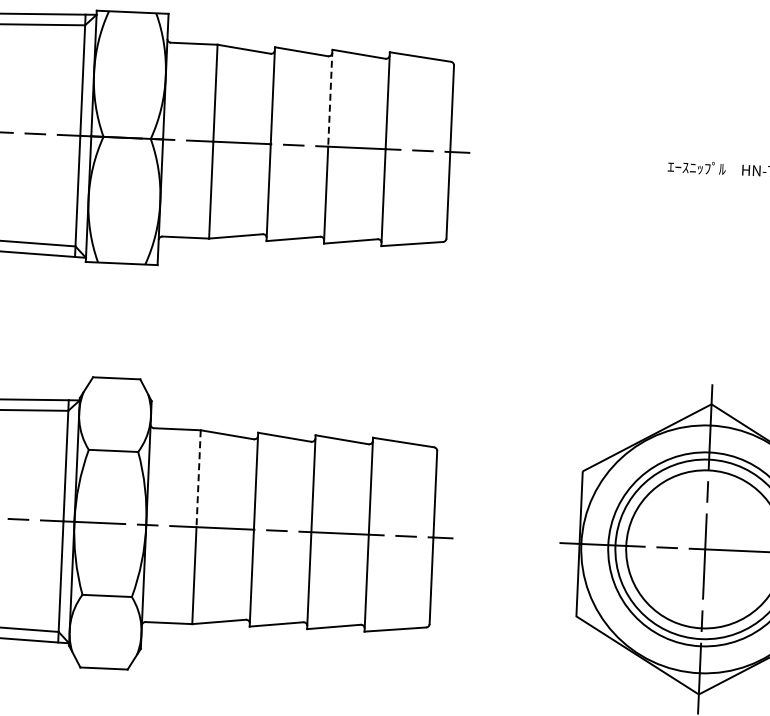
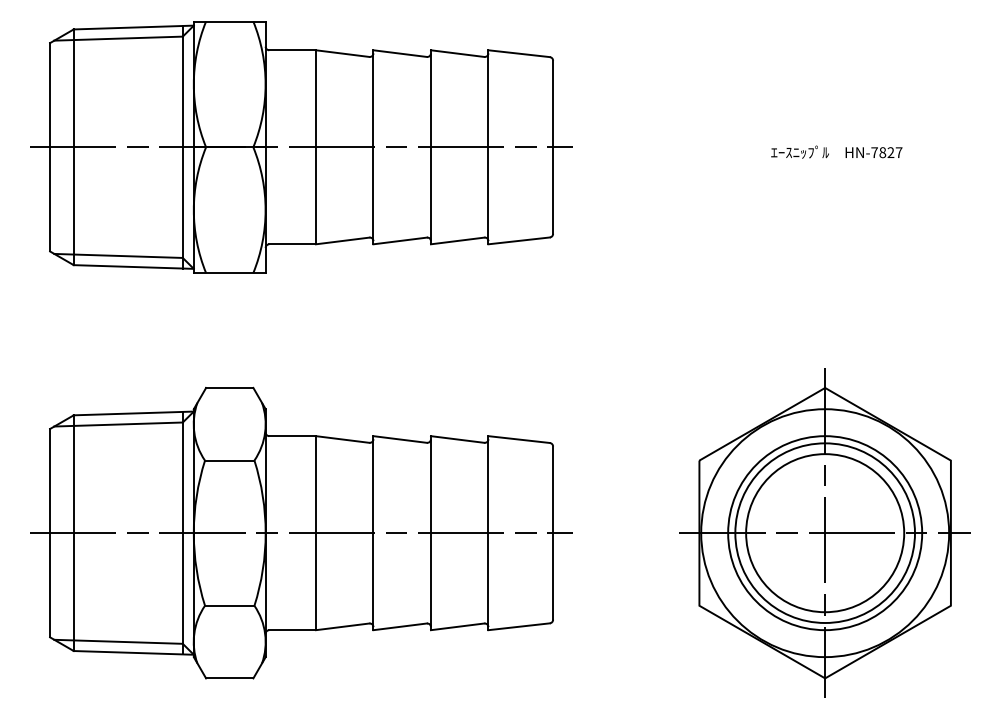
line: (329, 97) -> (430, 98), dashed -> solid
line: (198, 478) -> (315, 484), dashed -> solid

